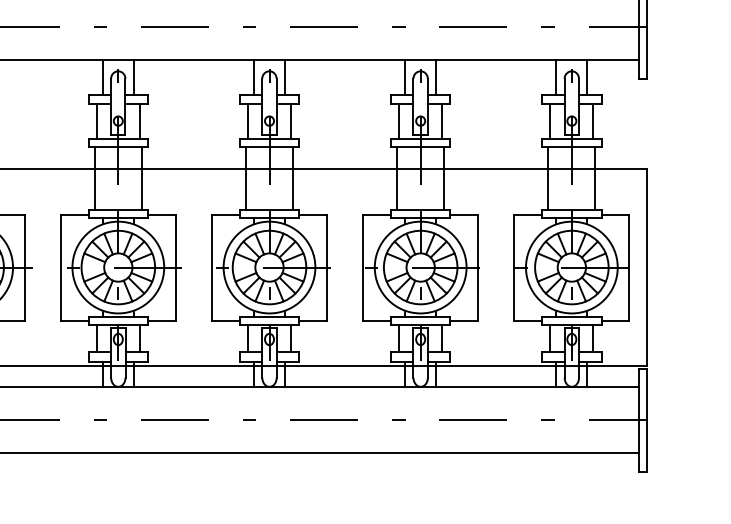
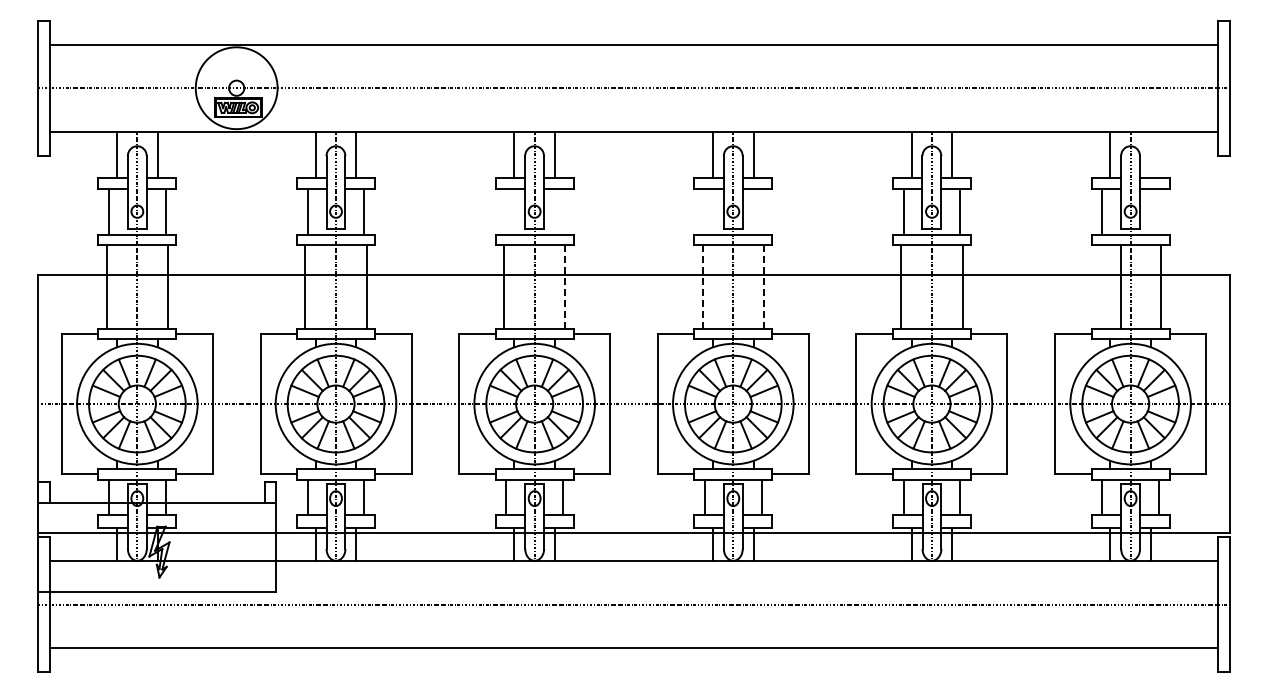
line: (587, 77) -> (1151, 154), removed
line: (96, 120) -> (506, 211), removed
line: (140, 120) -> (563, 211), removed
line: (247, 120) -> (704, 211), removed
line: (290, 120) -> (761, 211), removed
line: (593, 120) -> (1159, 211), removed
line: (141, 178) -> (565, 287), solid -> dashed
line: (246, 178) -> (702, 287), solid -> dashed
line: (293, 178) -> (764, 287), solid -> dashed
line: (548, 178) -> (1120, 286), moved

